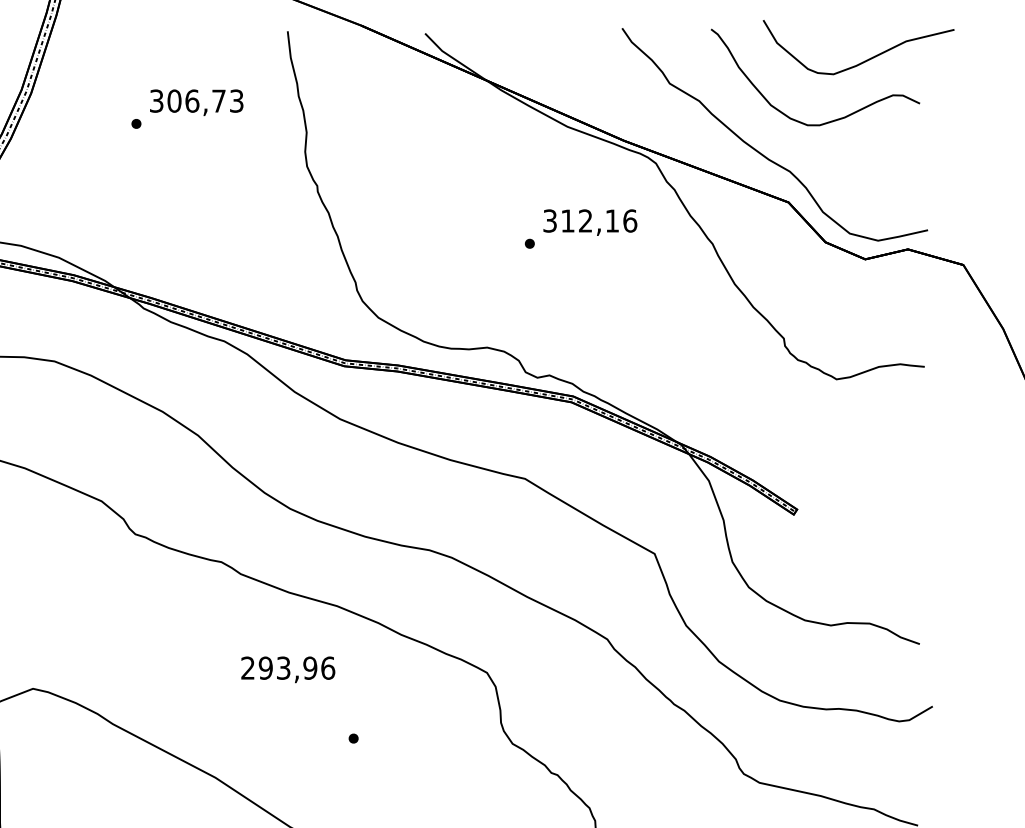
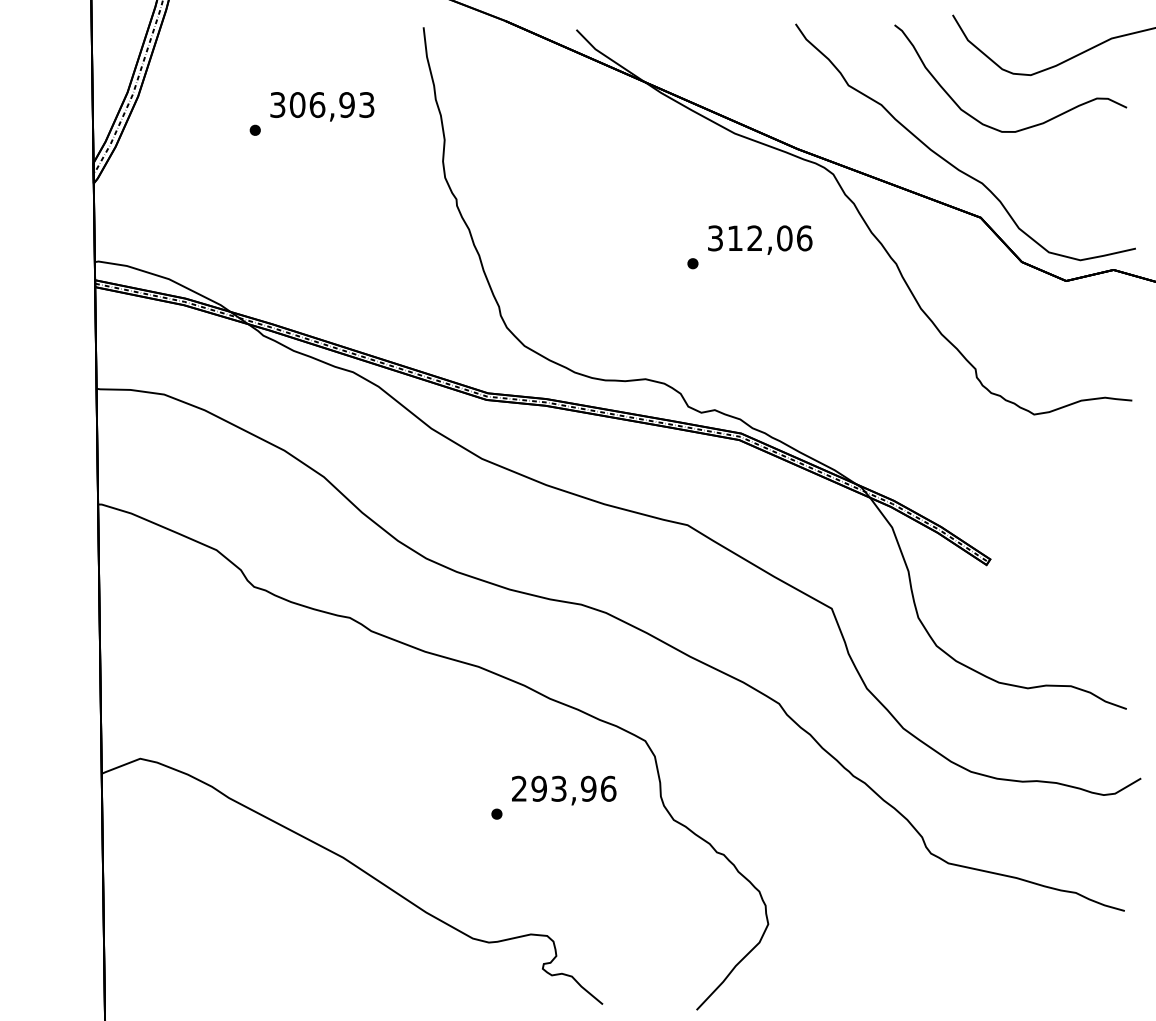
text: (218, 101) -> (346, 105), 306,73 -> 306,93
text: (612, 221) -> (784, 238), 312,16 -> 312,06
text: (288, 669) -> (564, 790), moved

